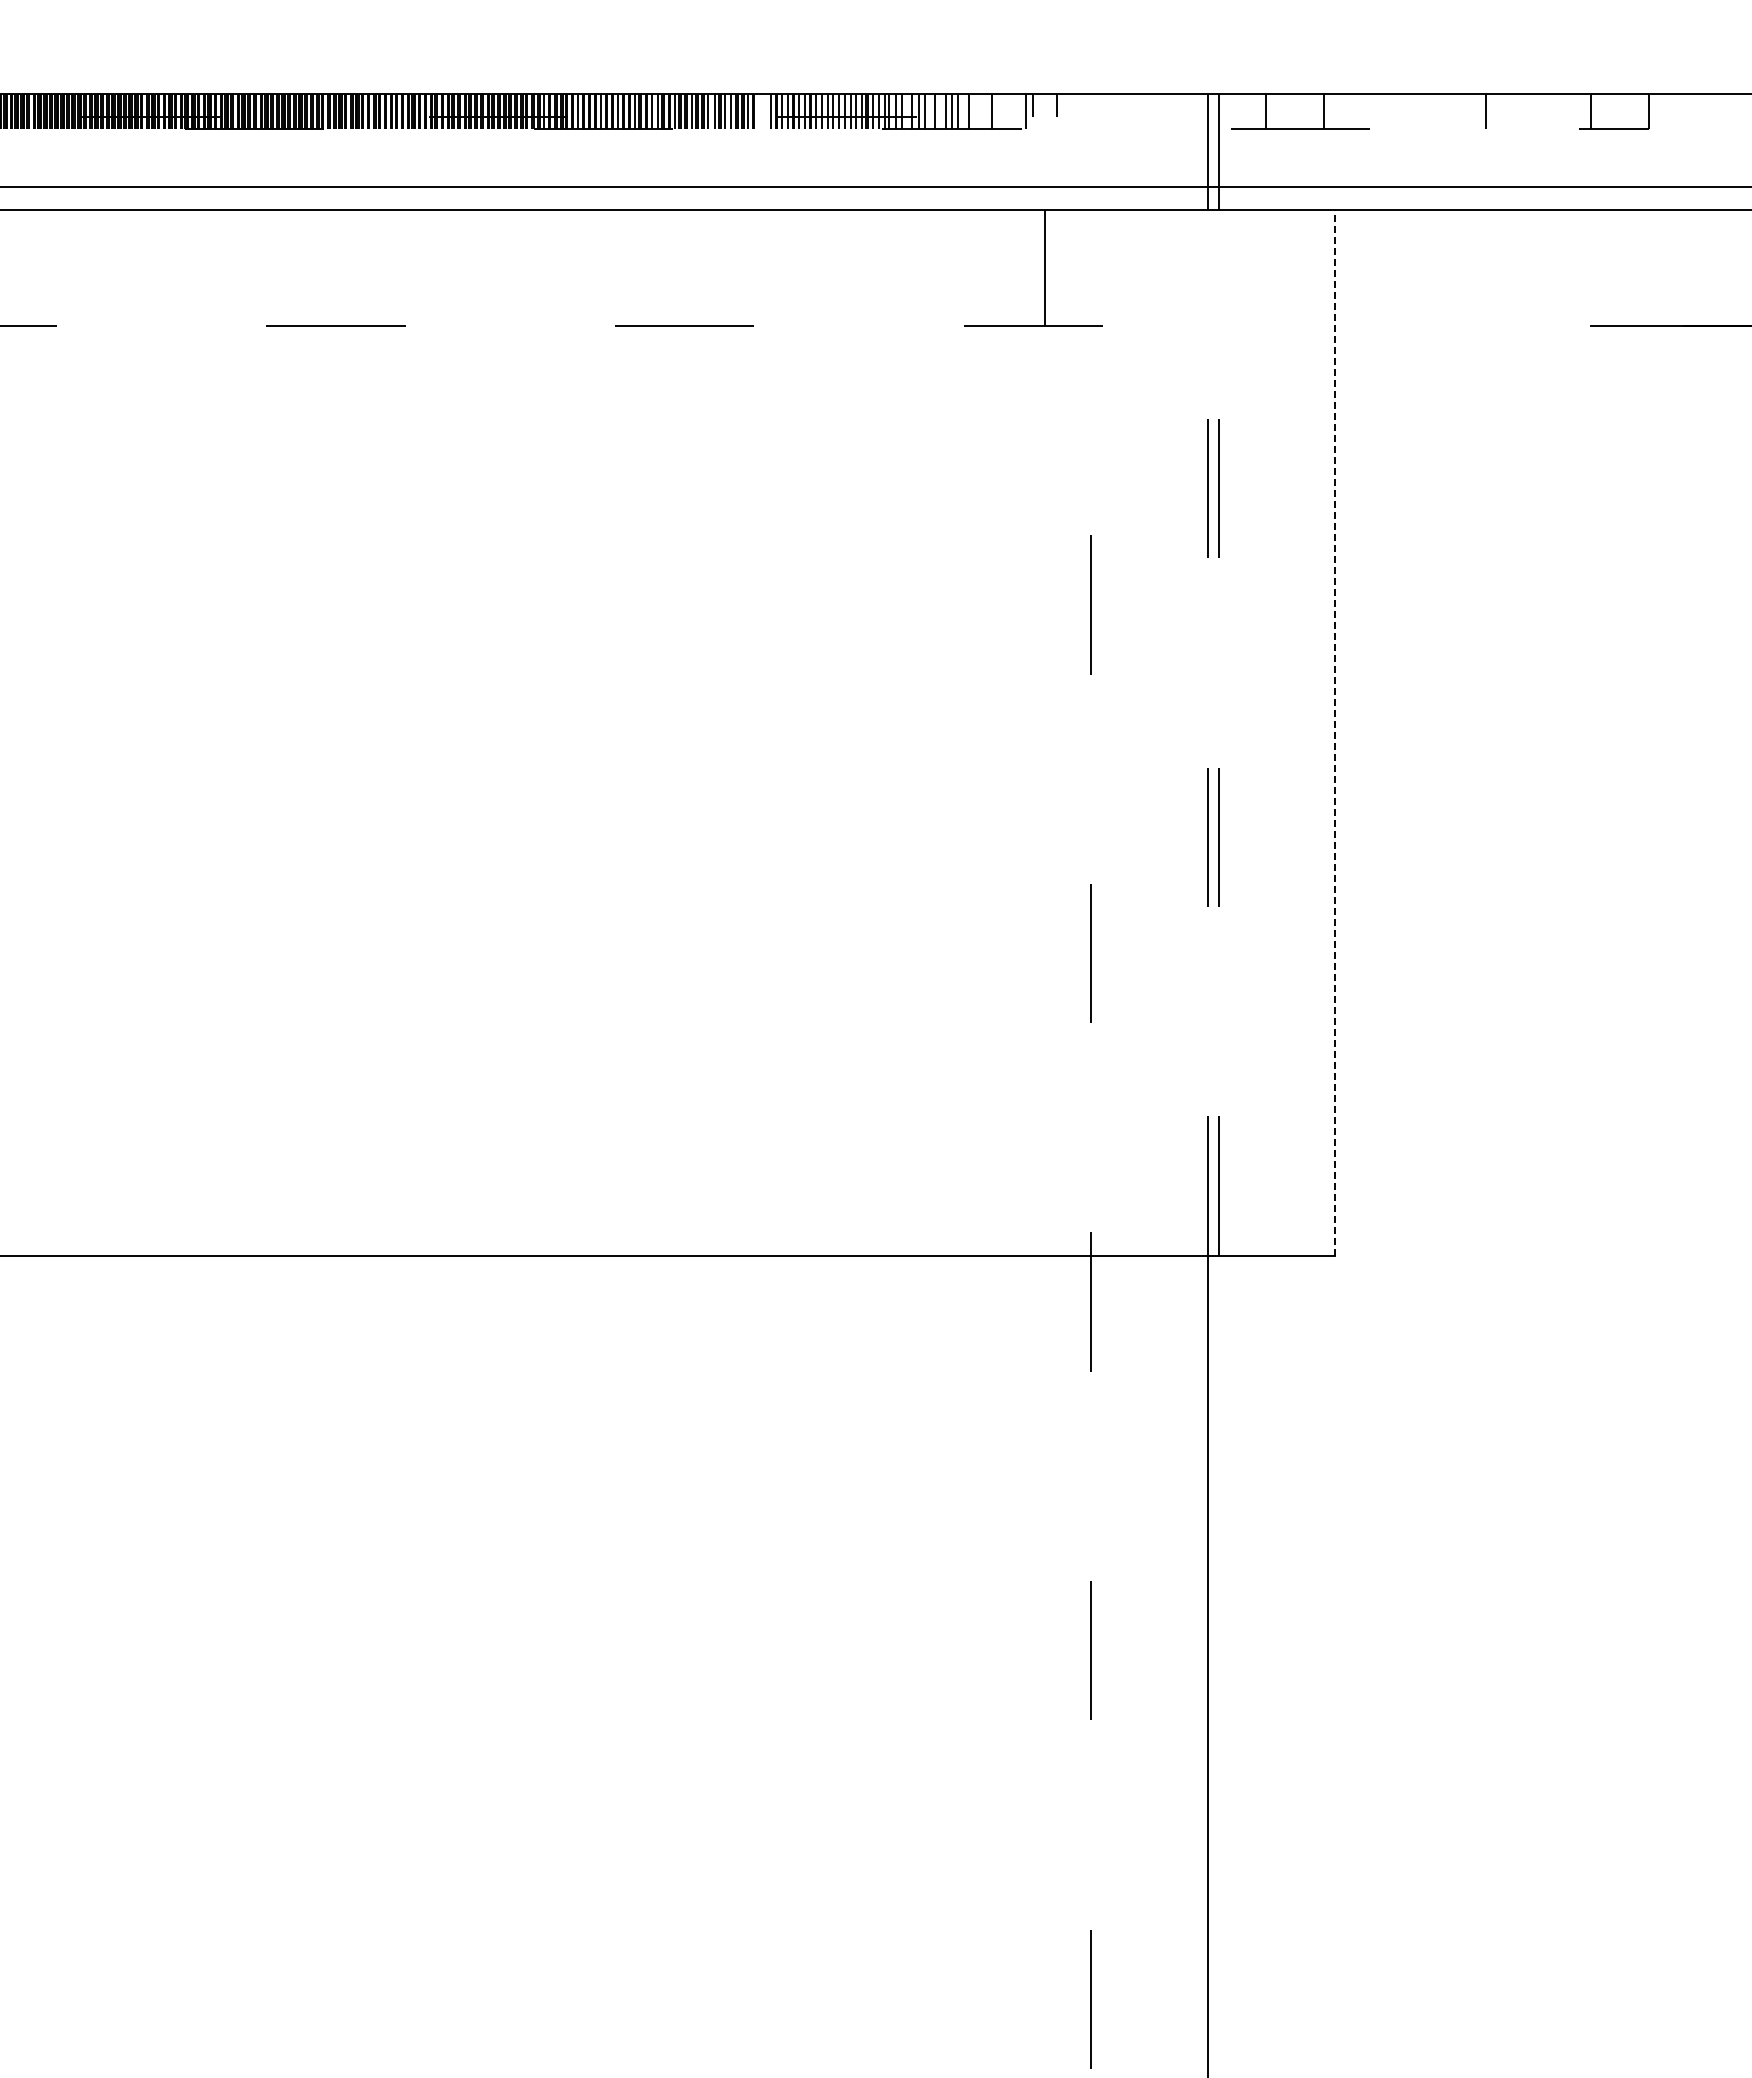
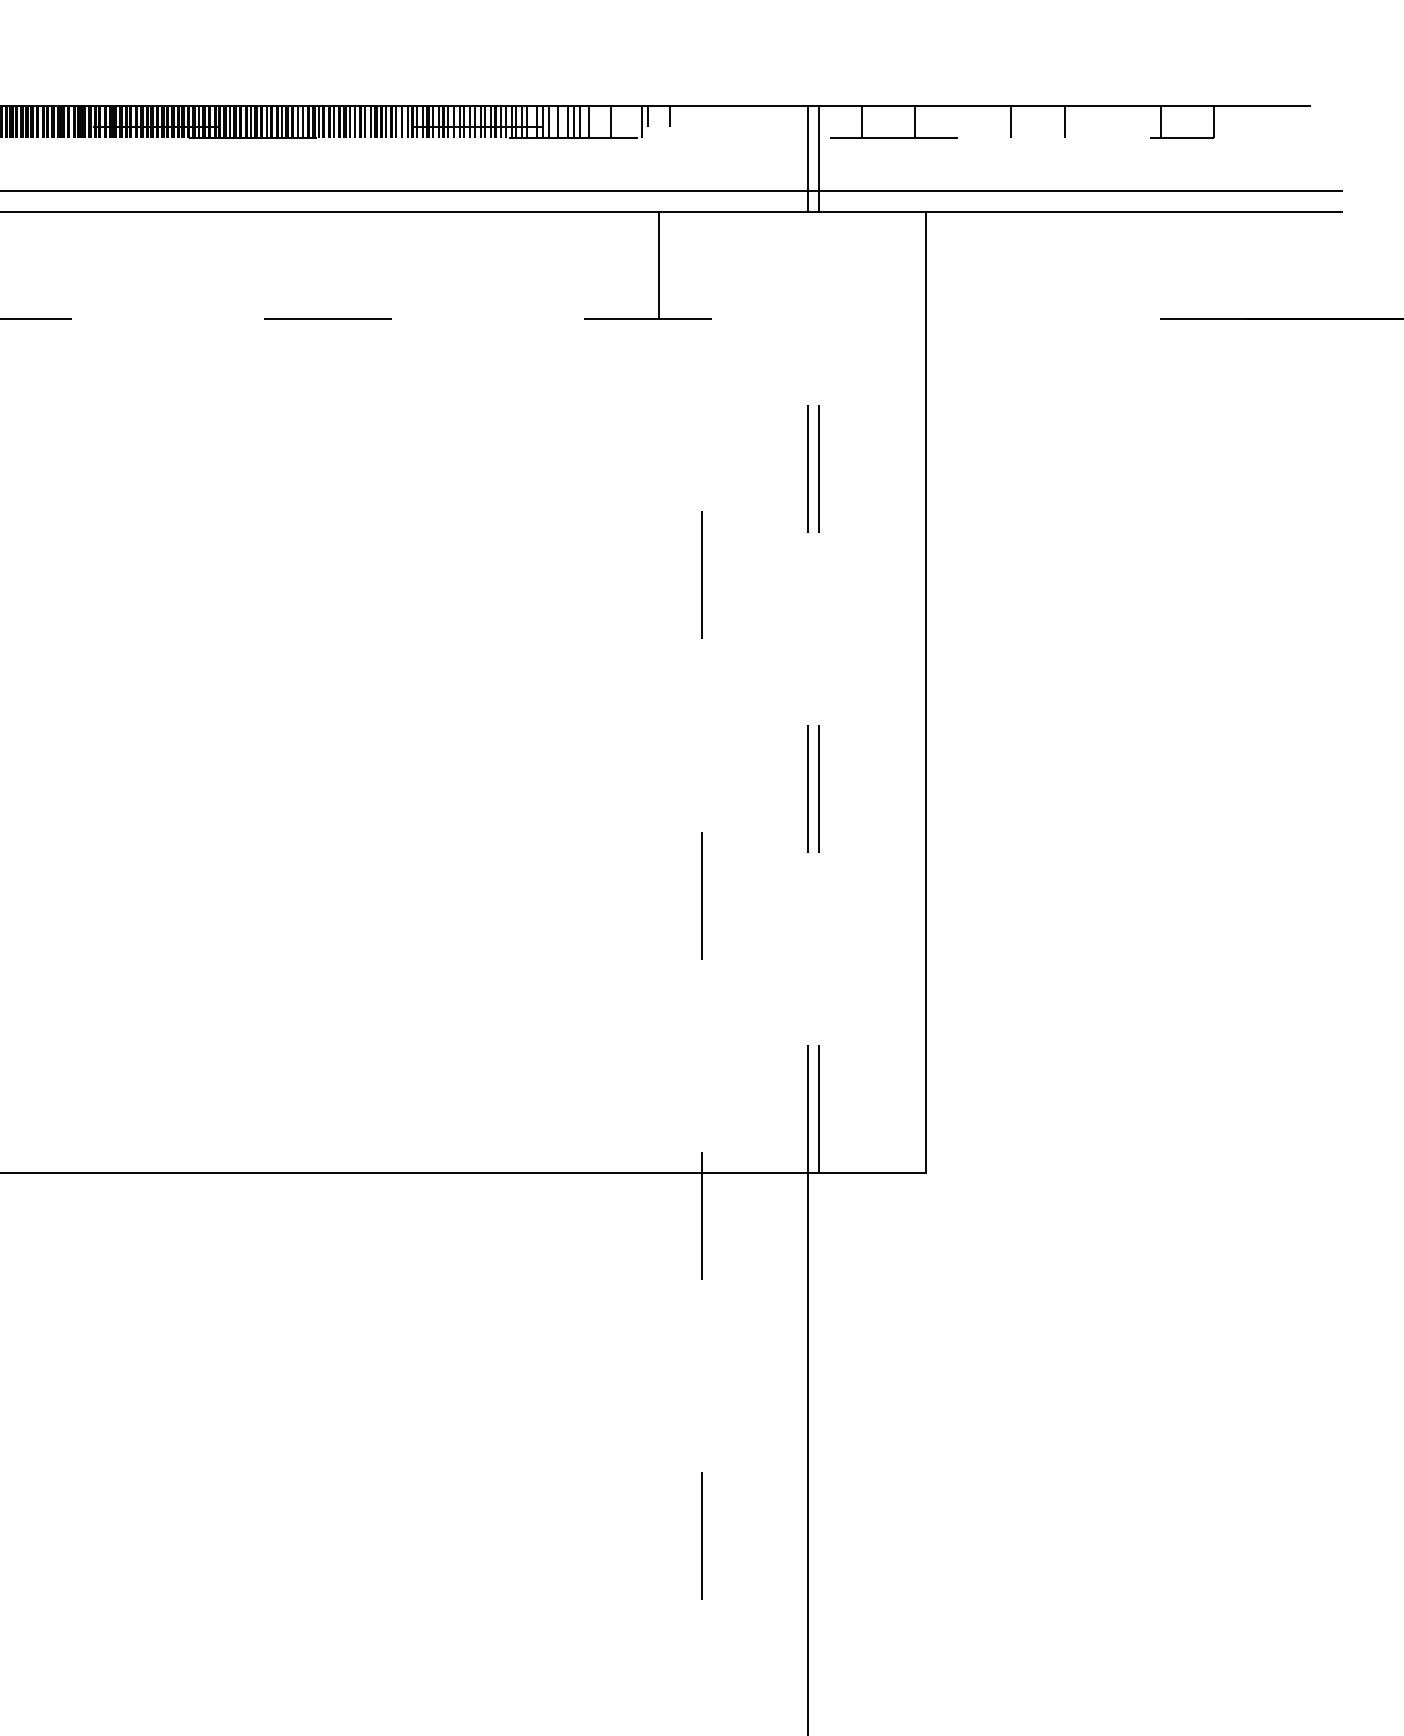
line: (759, 110) -> (396, 121), added
line: (765, 110) -> (402, 121), added
line: (1428, 110) -> (1011, 121), added
line: (1335, 732) -> (925, 692), dashed -> solid

